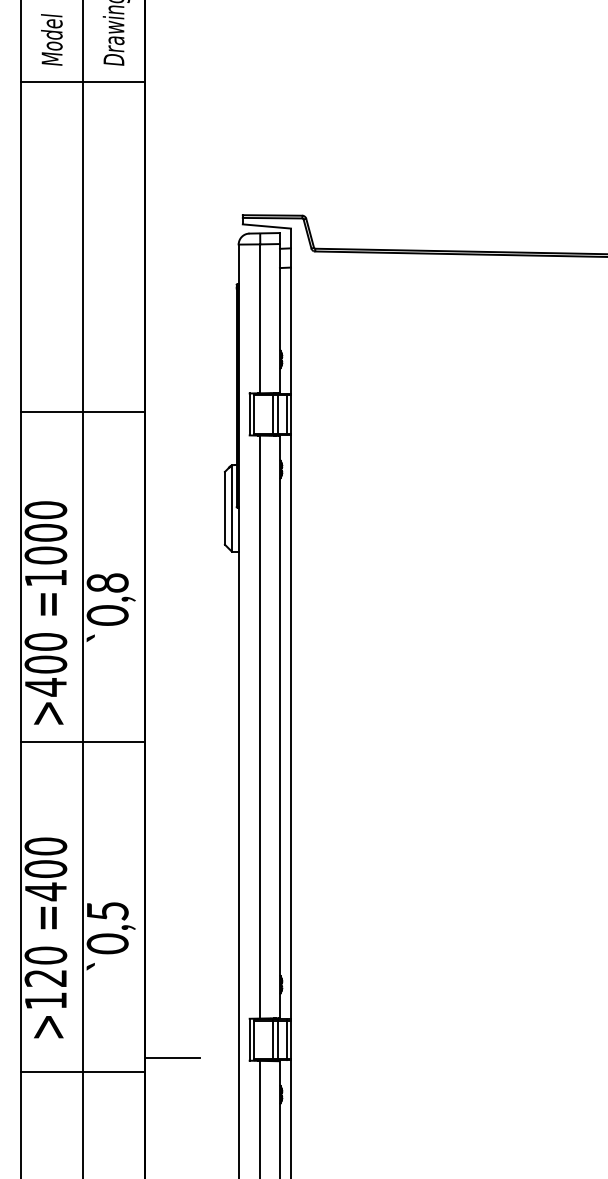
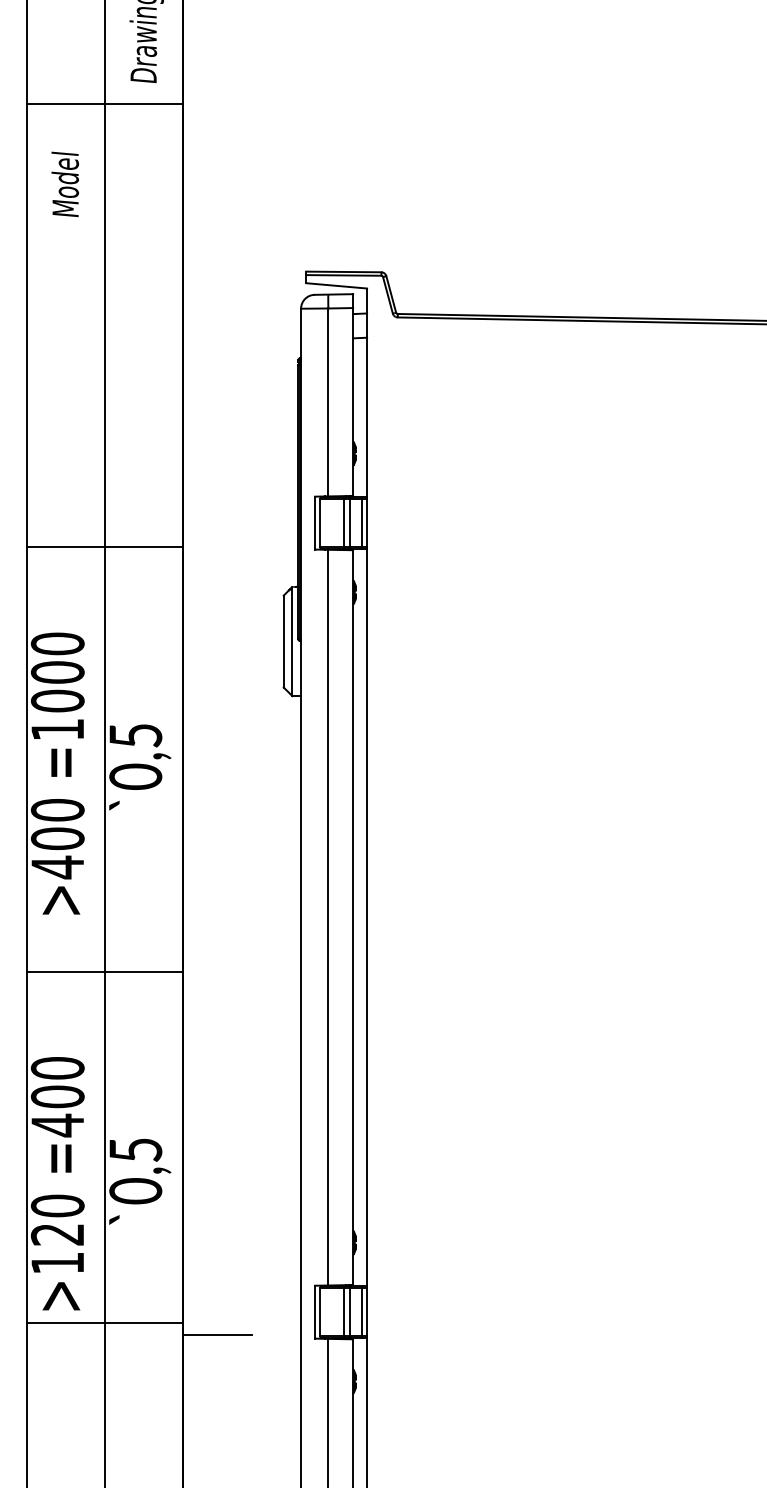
text: (52, 39) -> (65, 183), moved
line: (82, 411) -> (104, 546), moved
text: (107, 582) -> (135, 735), 0,8 -> 0,5
line: (82, 742) -> (104, 972), moved
line: (82, 1071) -> (104, 1323), moved

